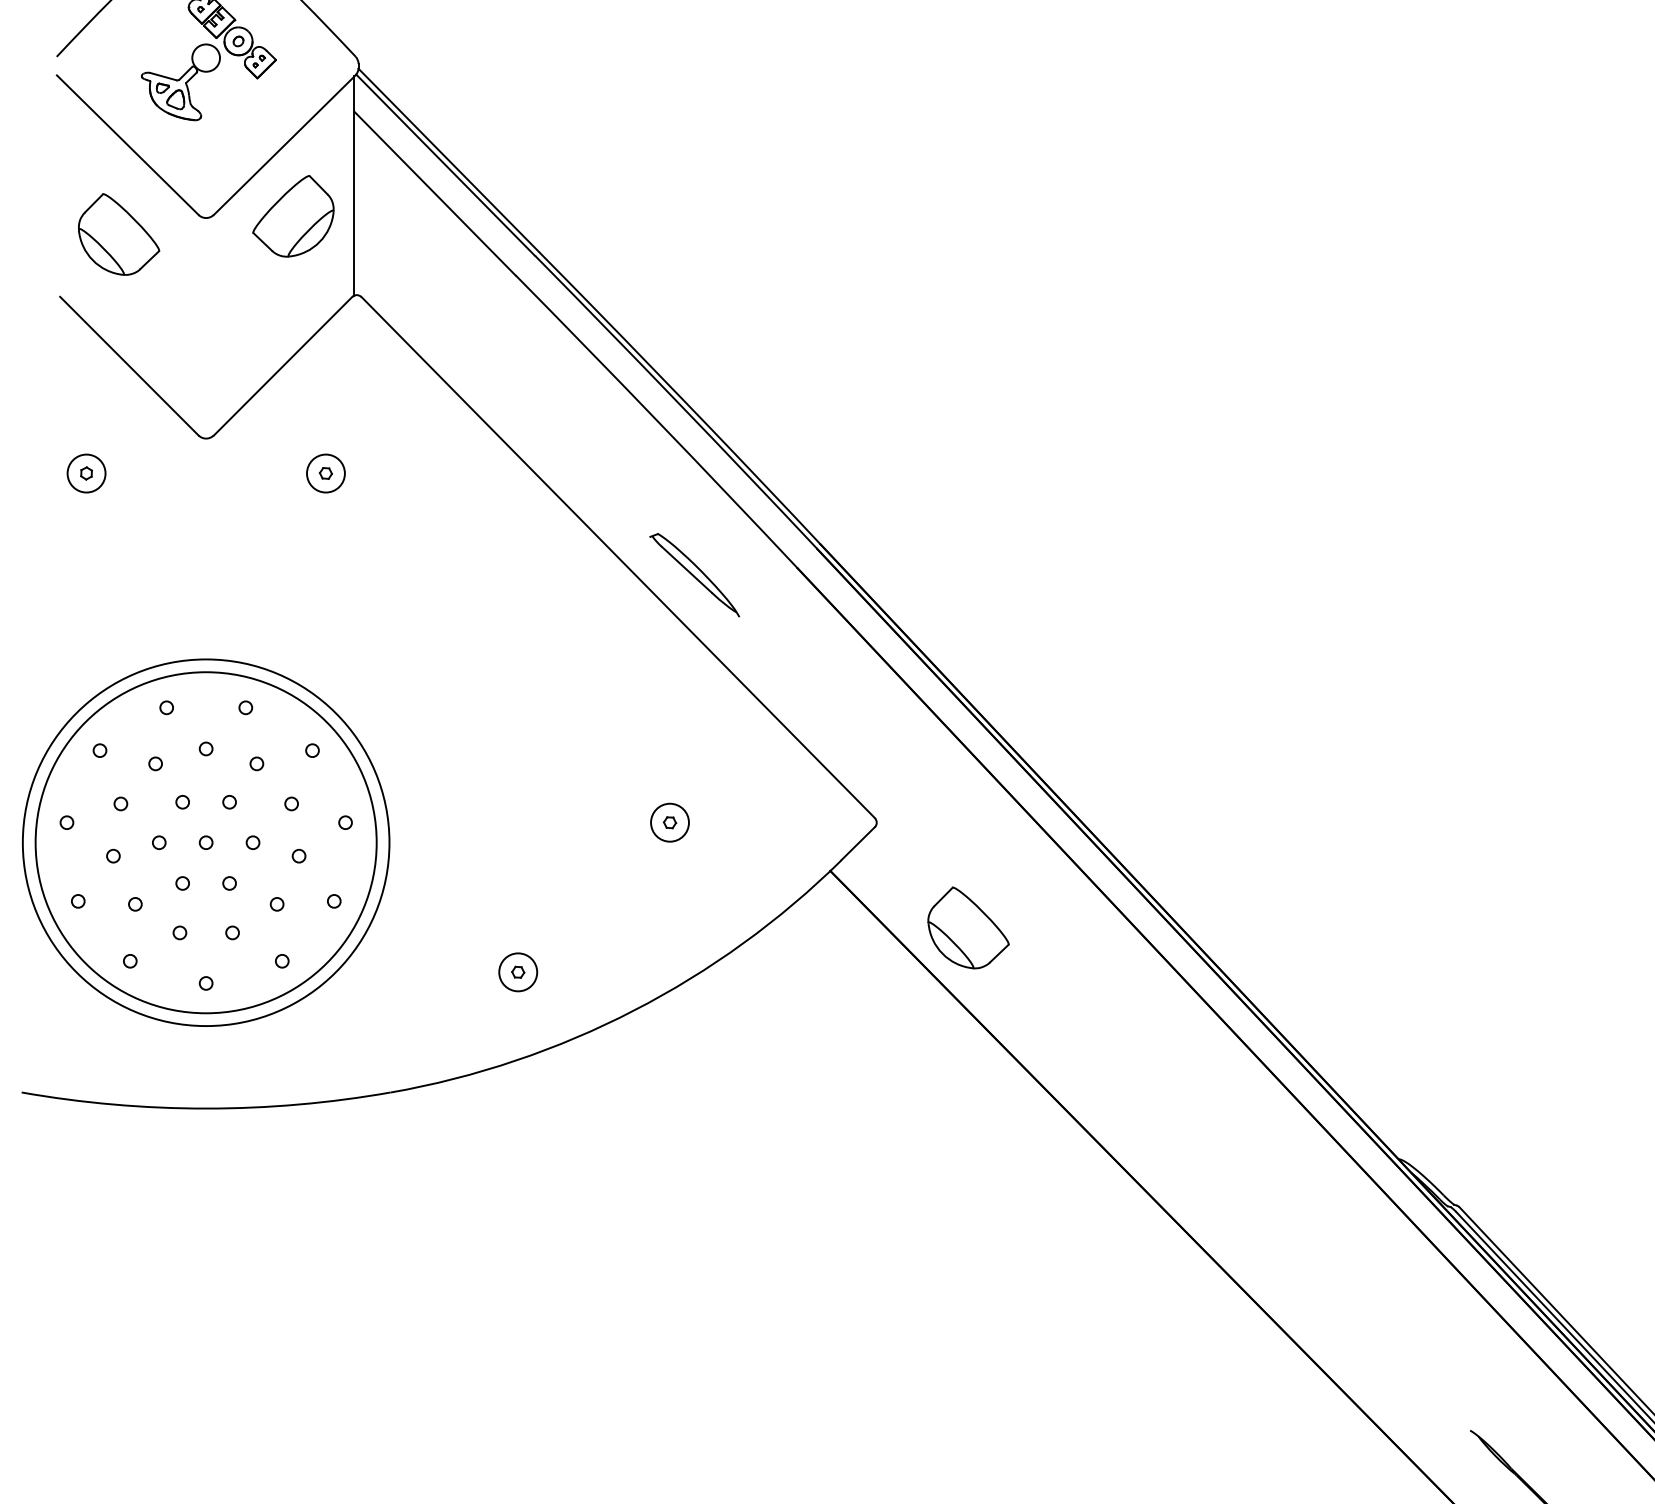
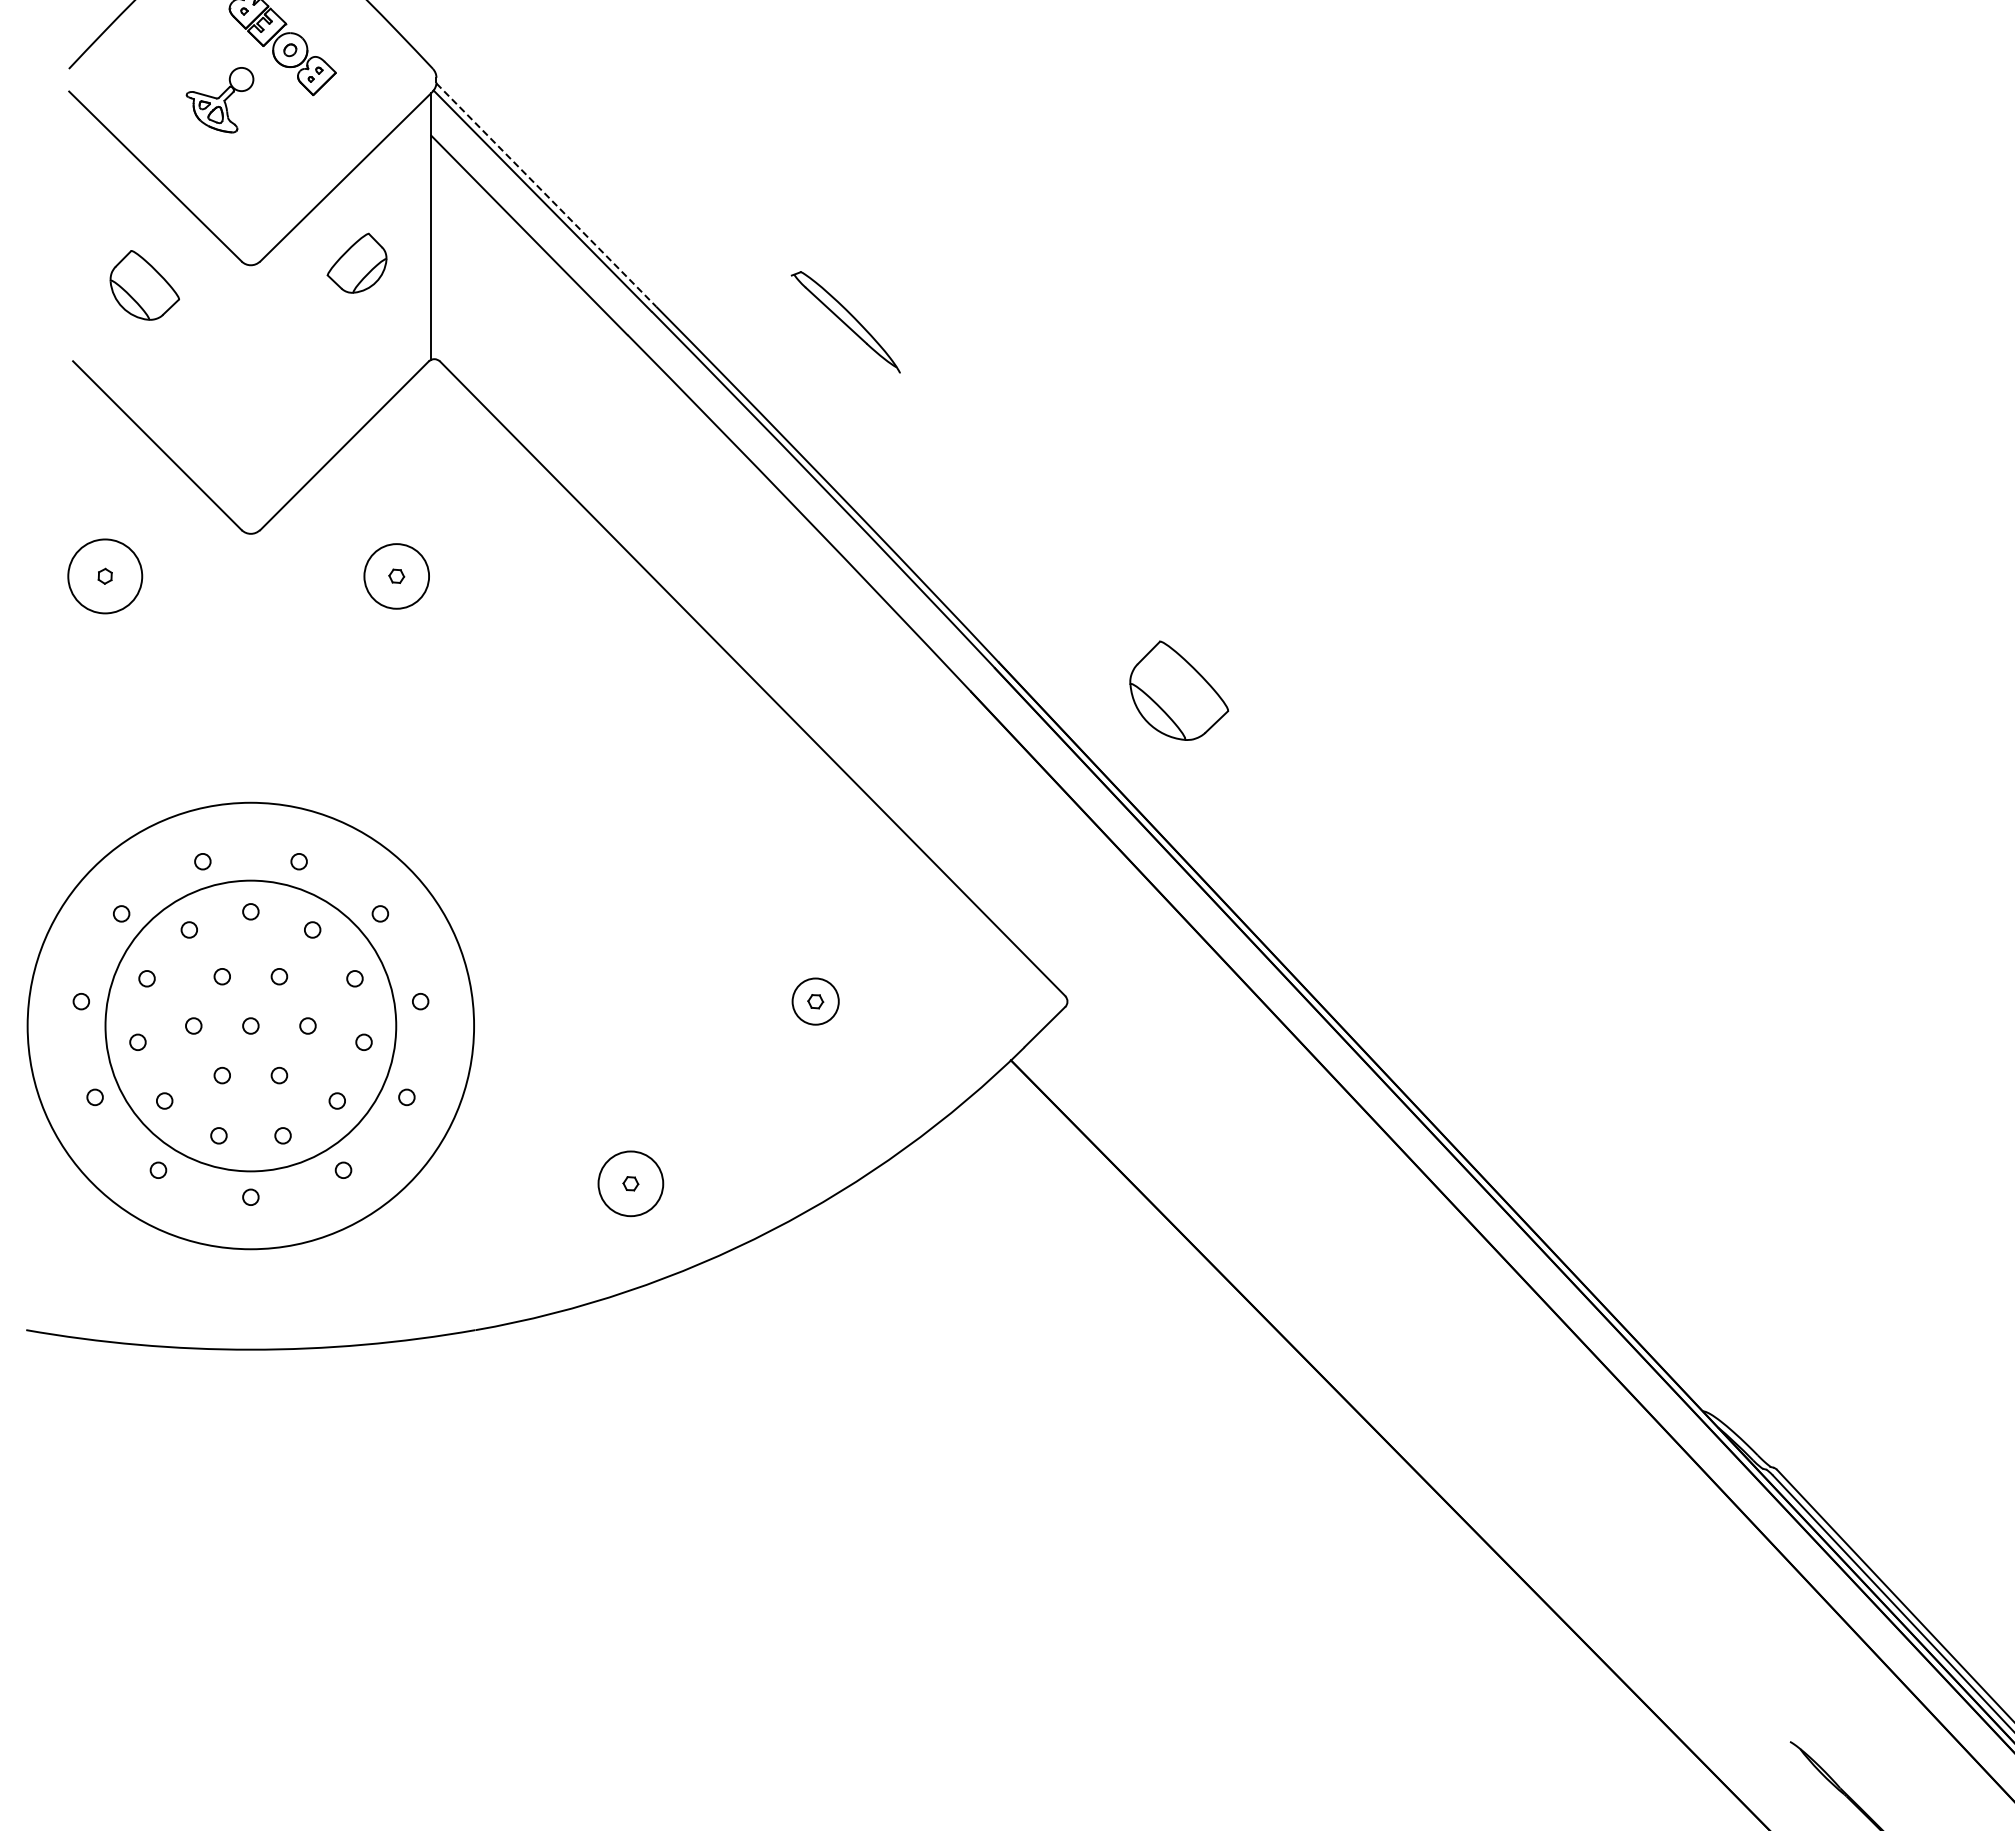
part: (180, 82) -> (219, 100), size x0.7
line: (448, 160) -> (546, 195), solid -> dashed
part: (292, 216) -> (356, 263), size x0.6
part: (118, 234) -> (144, 285), size x0.7
circle: (86, 473) -> (105, 576), size x1.6
circle: (325, 473) -> (396, 576), size x1.4
part: (694, 575) -> (845, 322), moved
circle: (205, 842) -> (250, 1025), size x0.7
part: (968, 927) -> (1179, 690), moved
circle: (517, 972) -> (630, 1183), size x1.4

